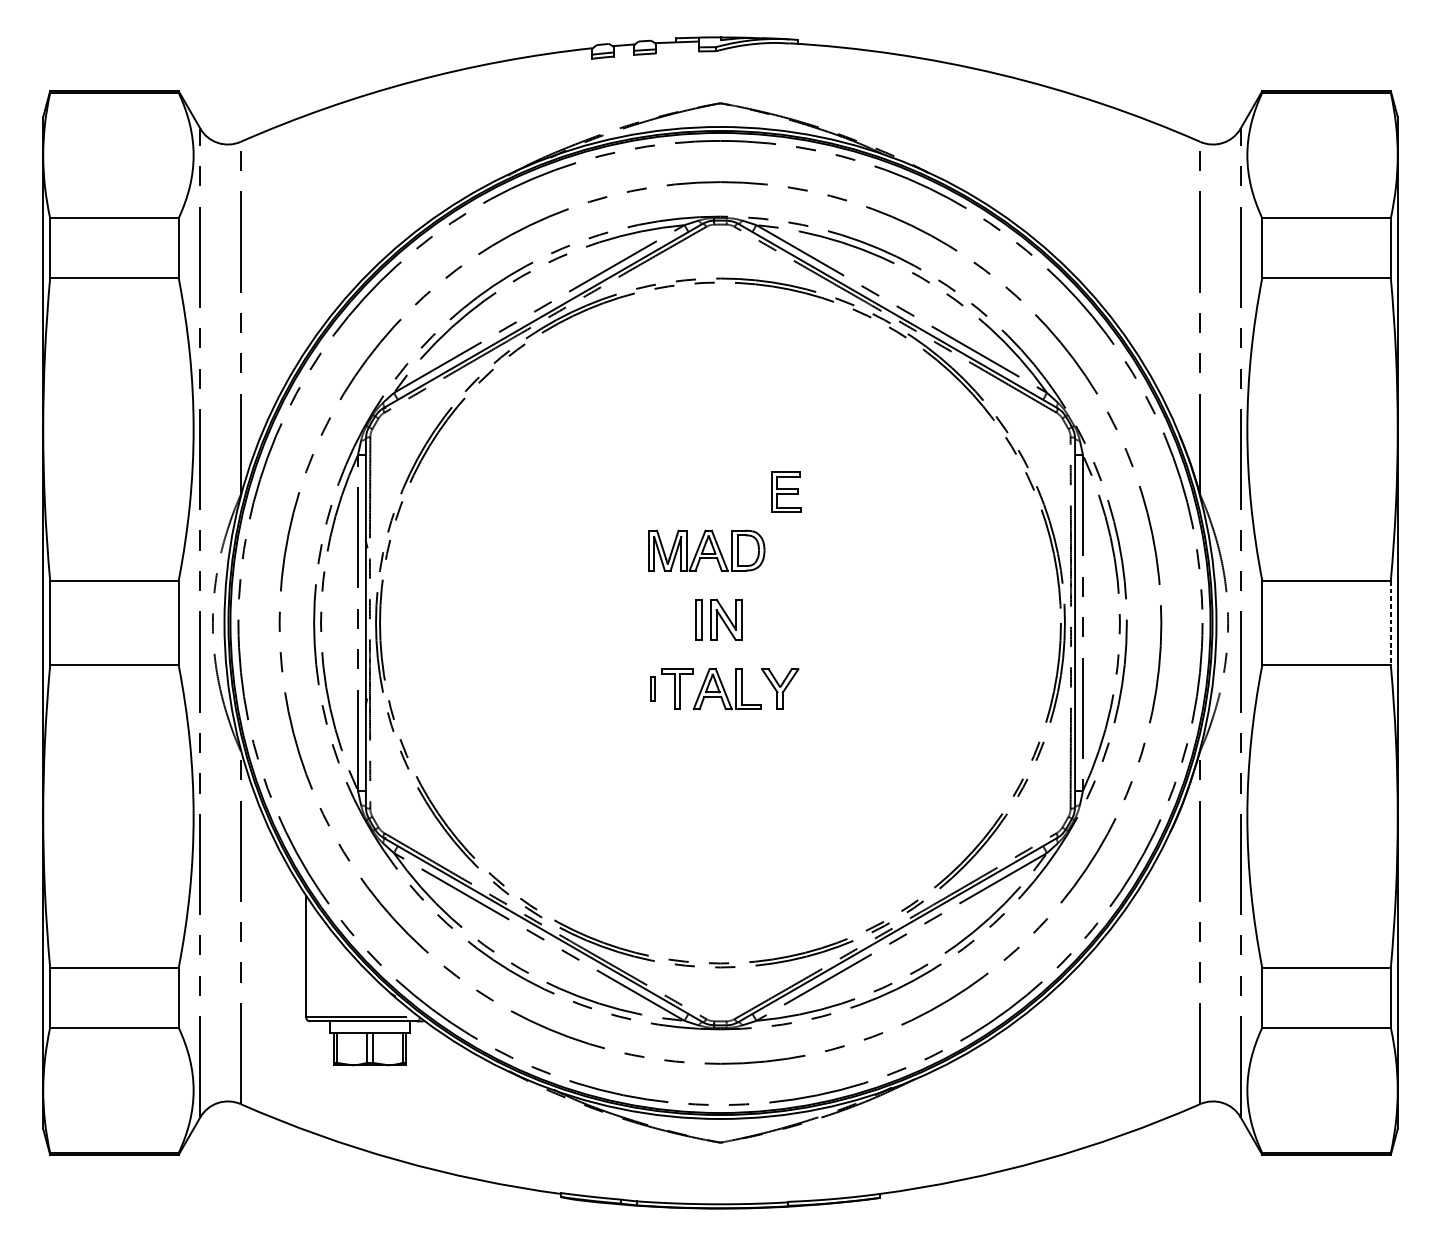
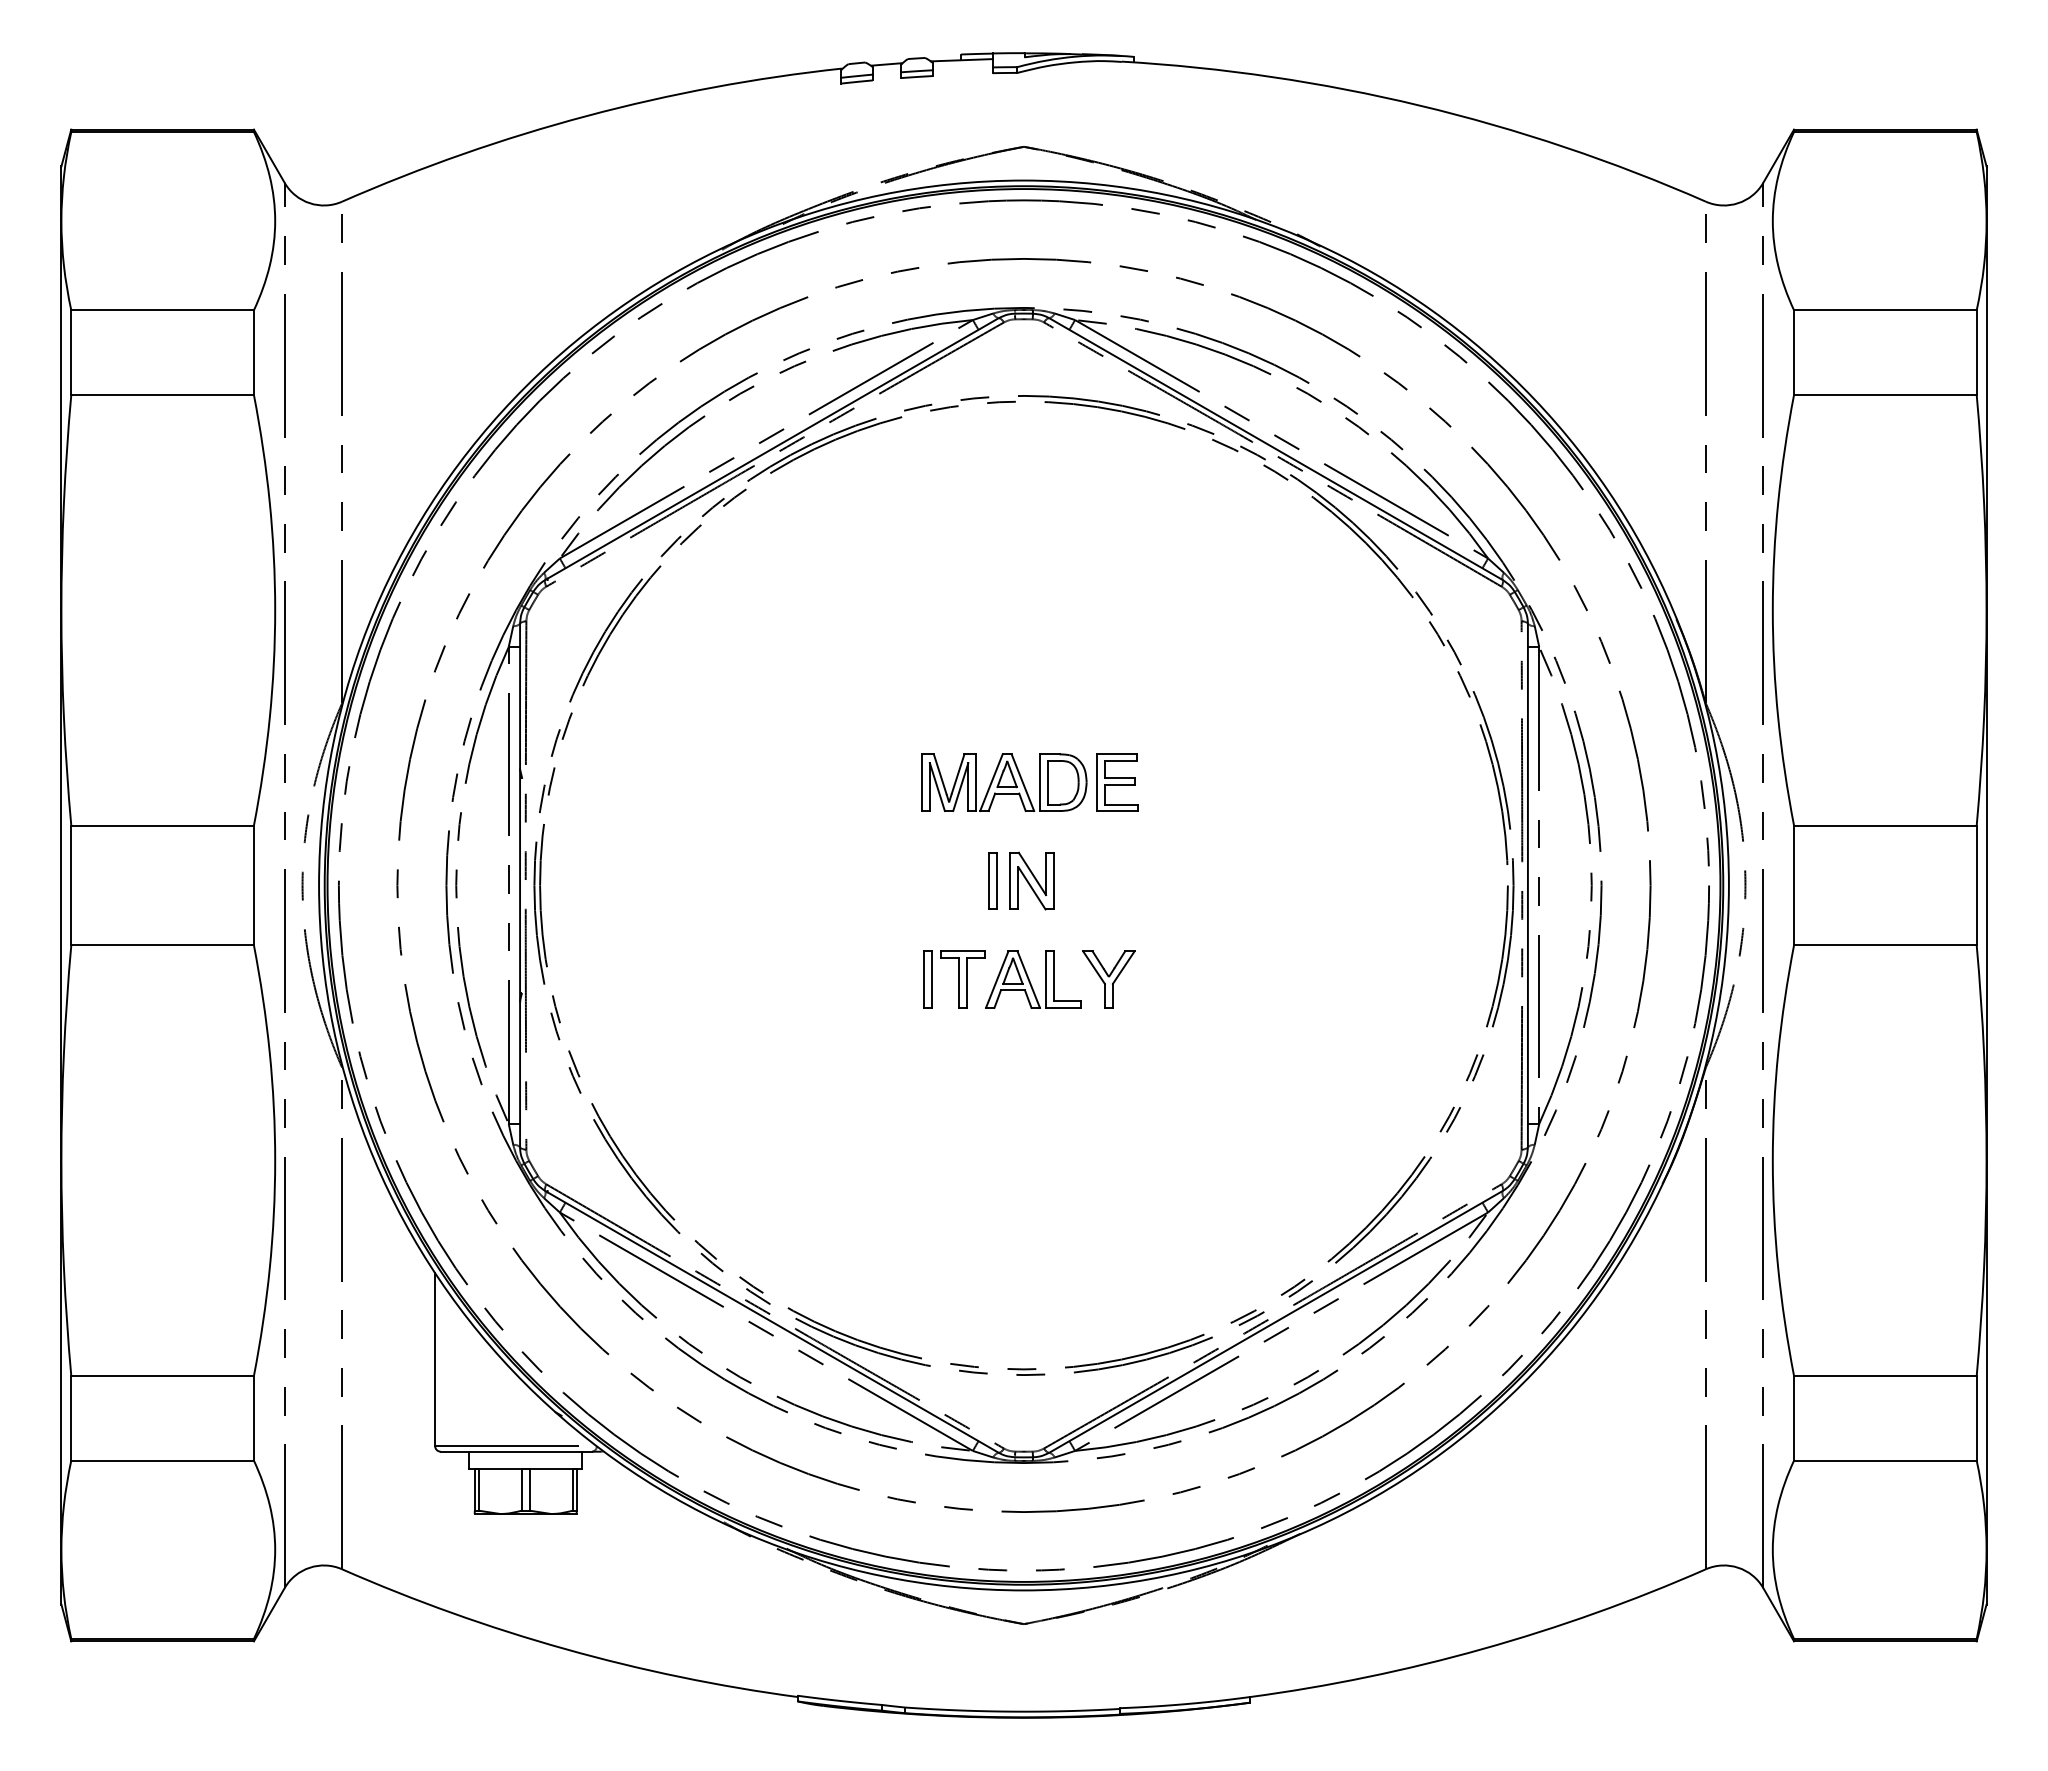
part: (786, 492) -> (1117, 782), moved
line: (1390, 623) -> (1976, 885), dashed -> solid
part: (652, 689) -> (927, 979), size x1.67

